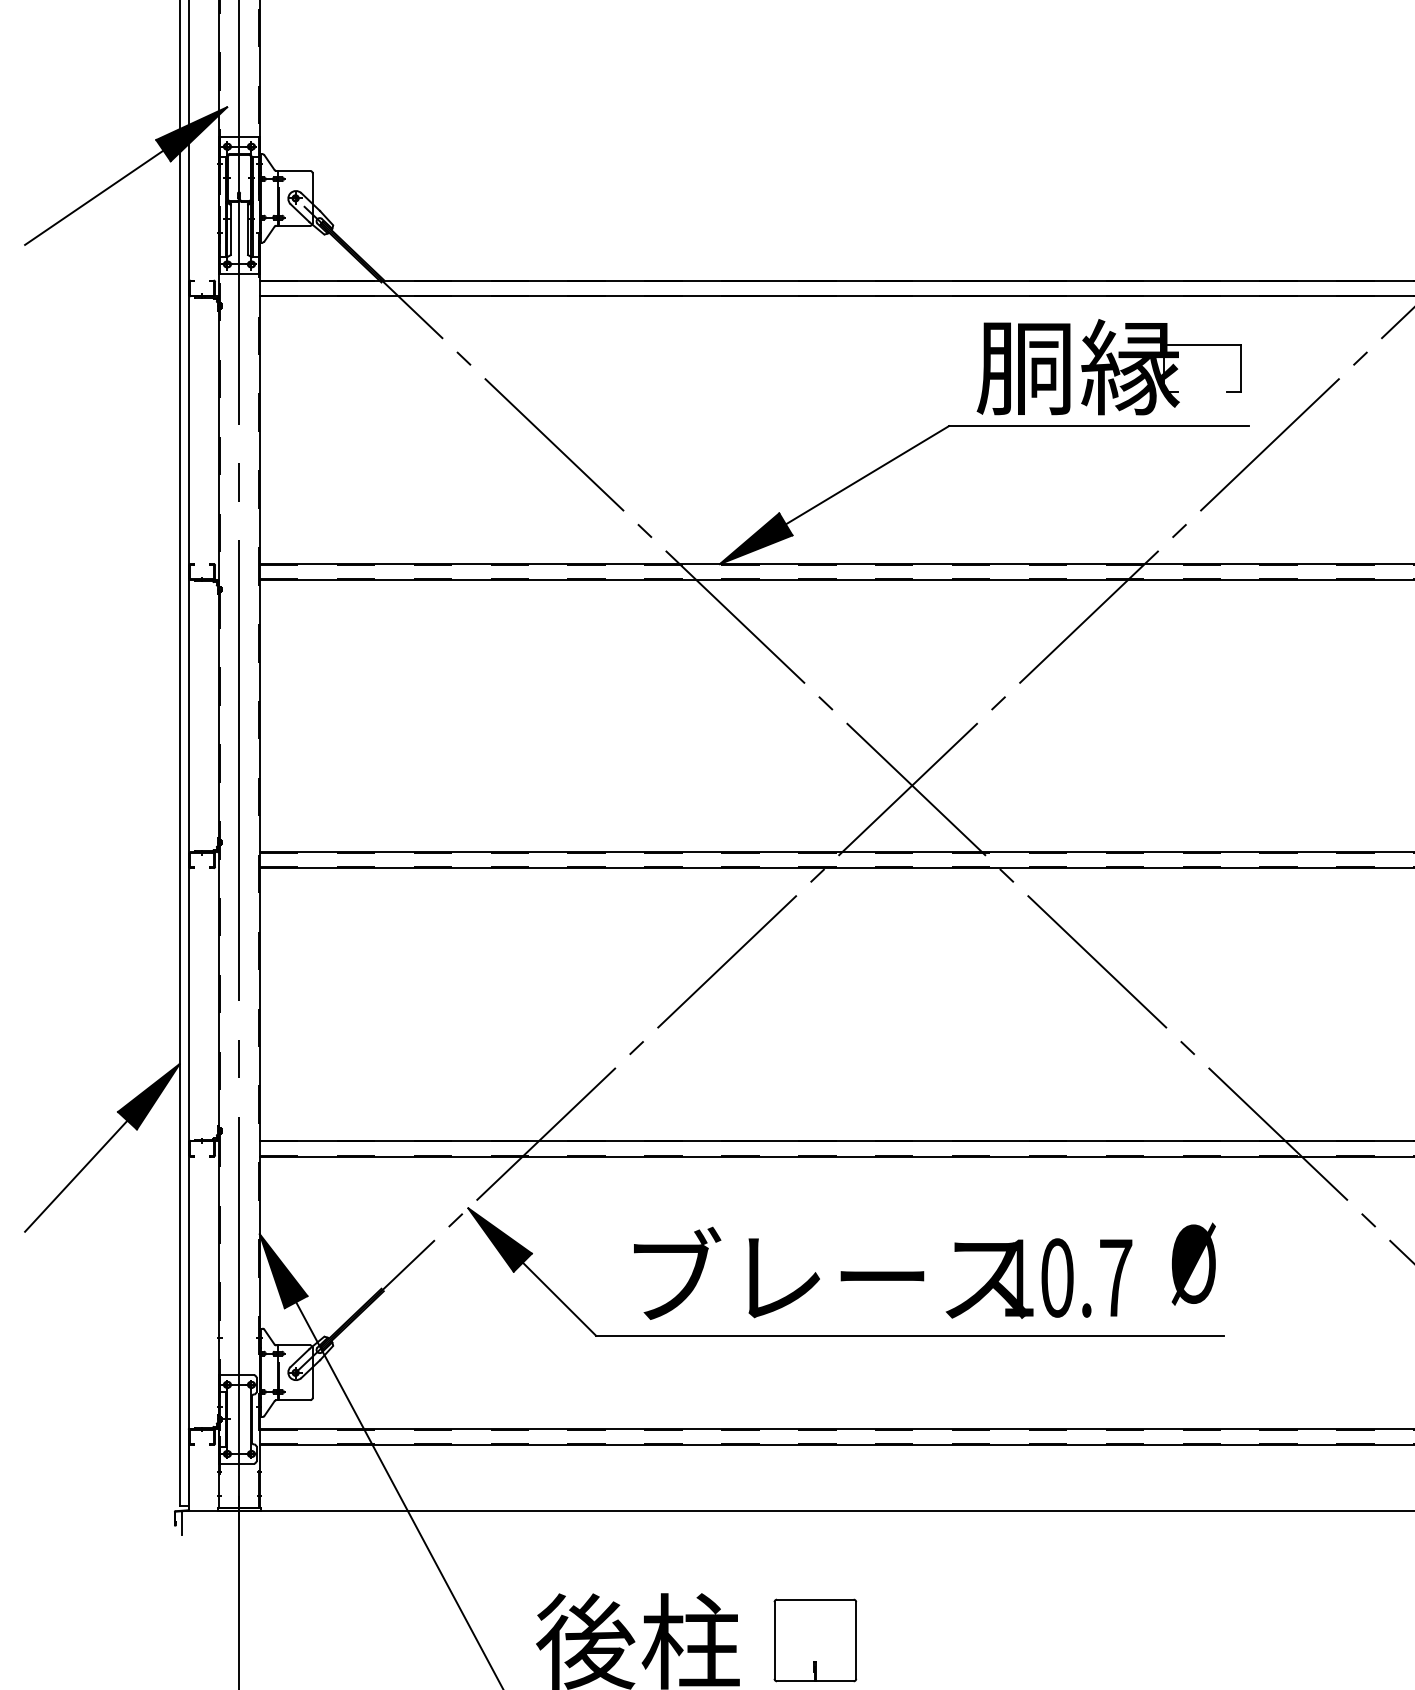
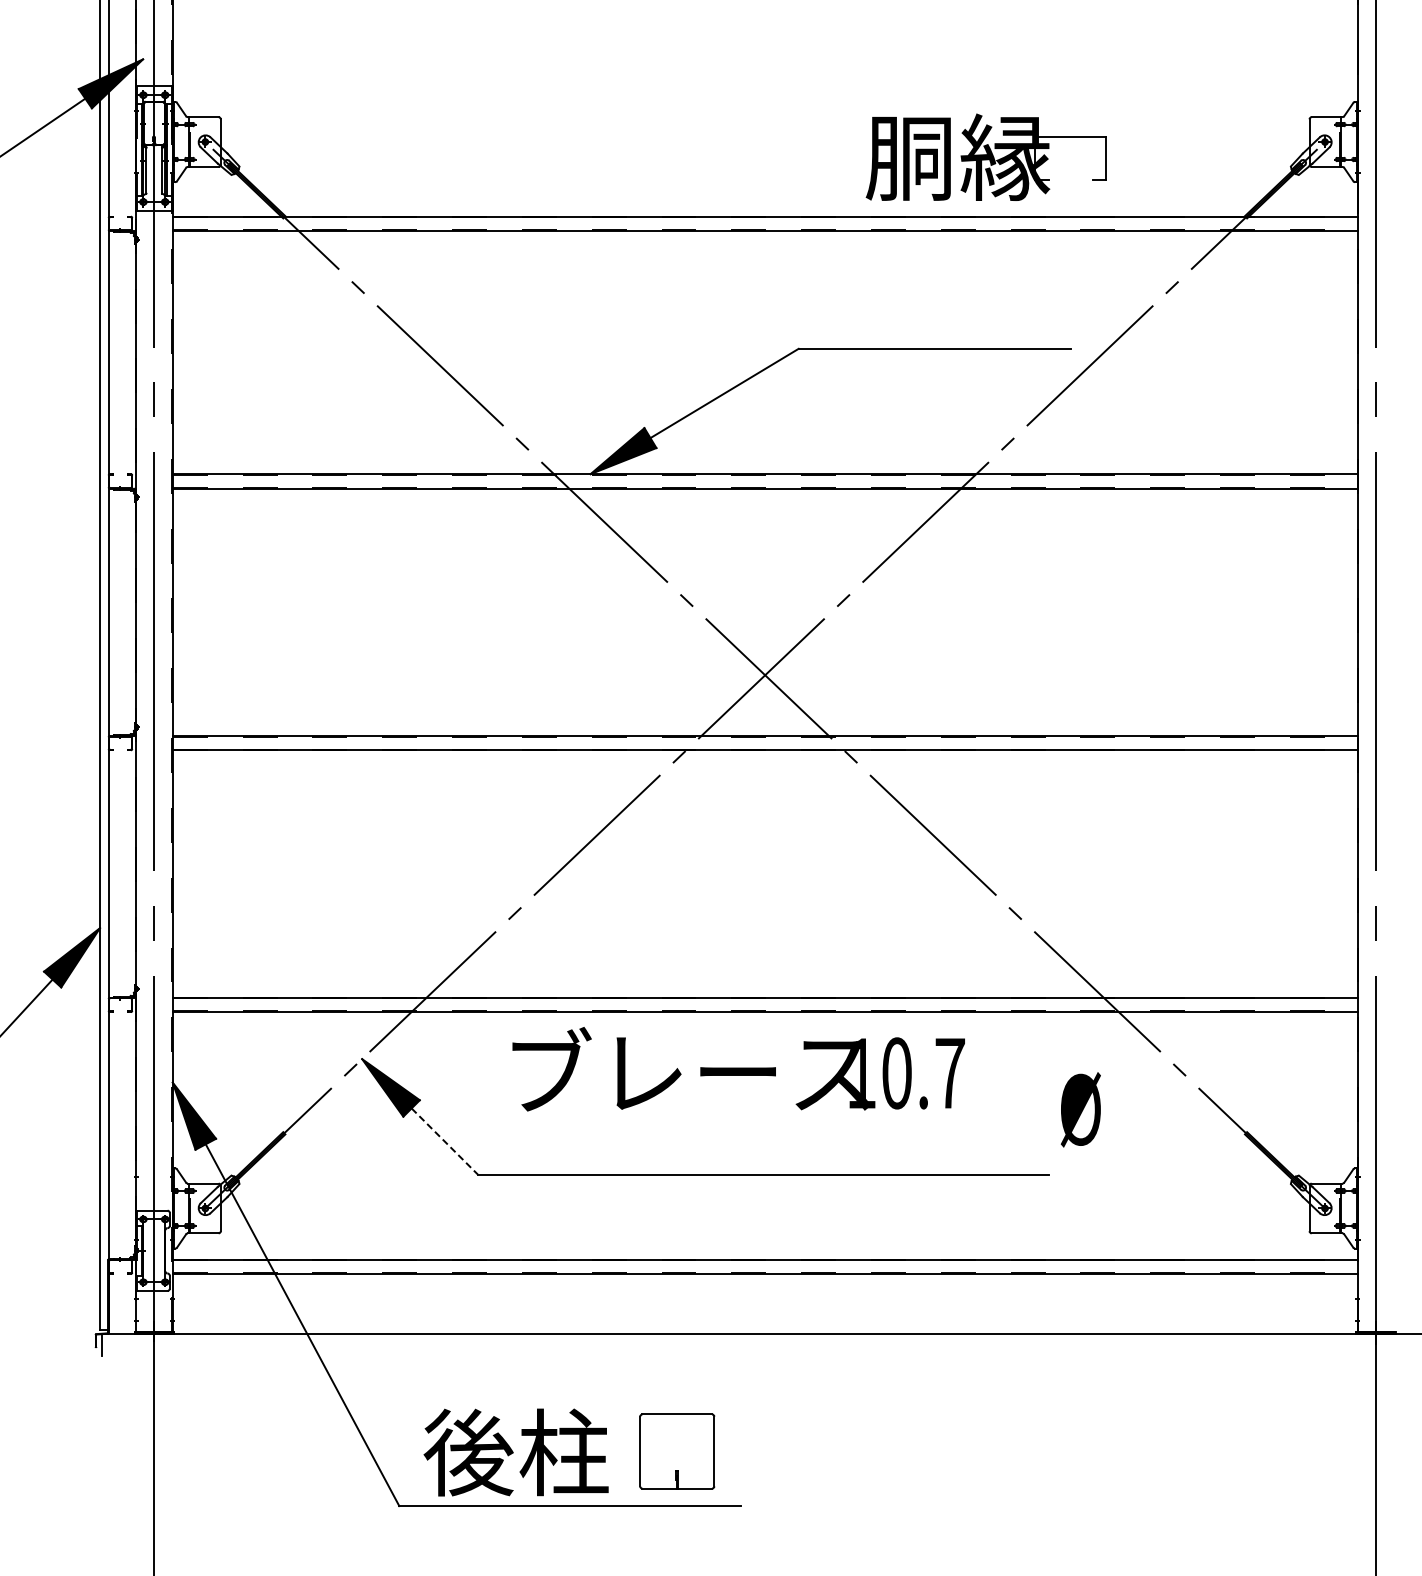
part: (1108, 366) -> (985, 156), moved
text: (1193, 1263) -> (1080, 1109), moved
text: (882, 1273) -> (738, 1069), moved
line: (559, 1299) -> (444, 1141), solid -> dashed

